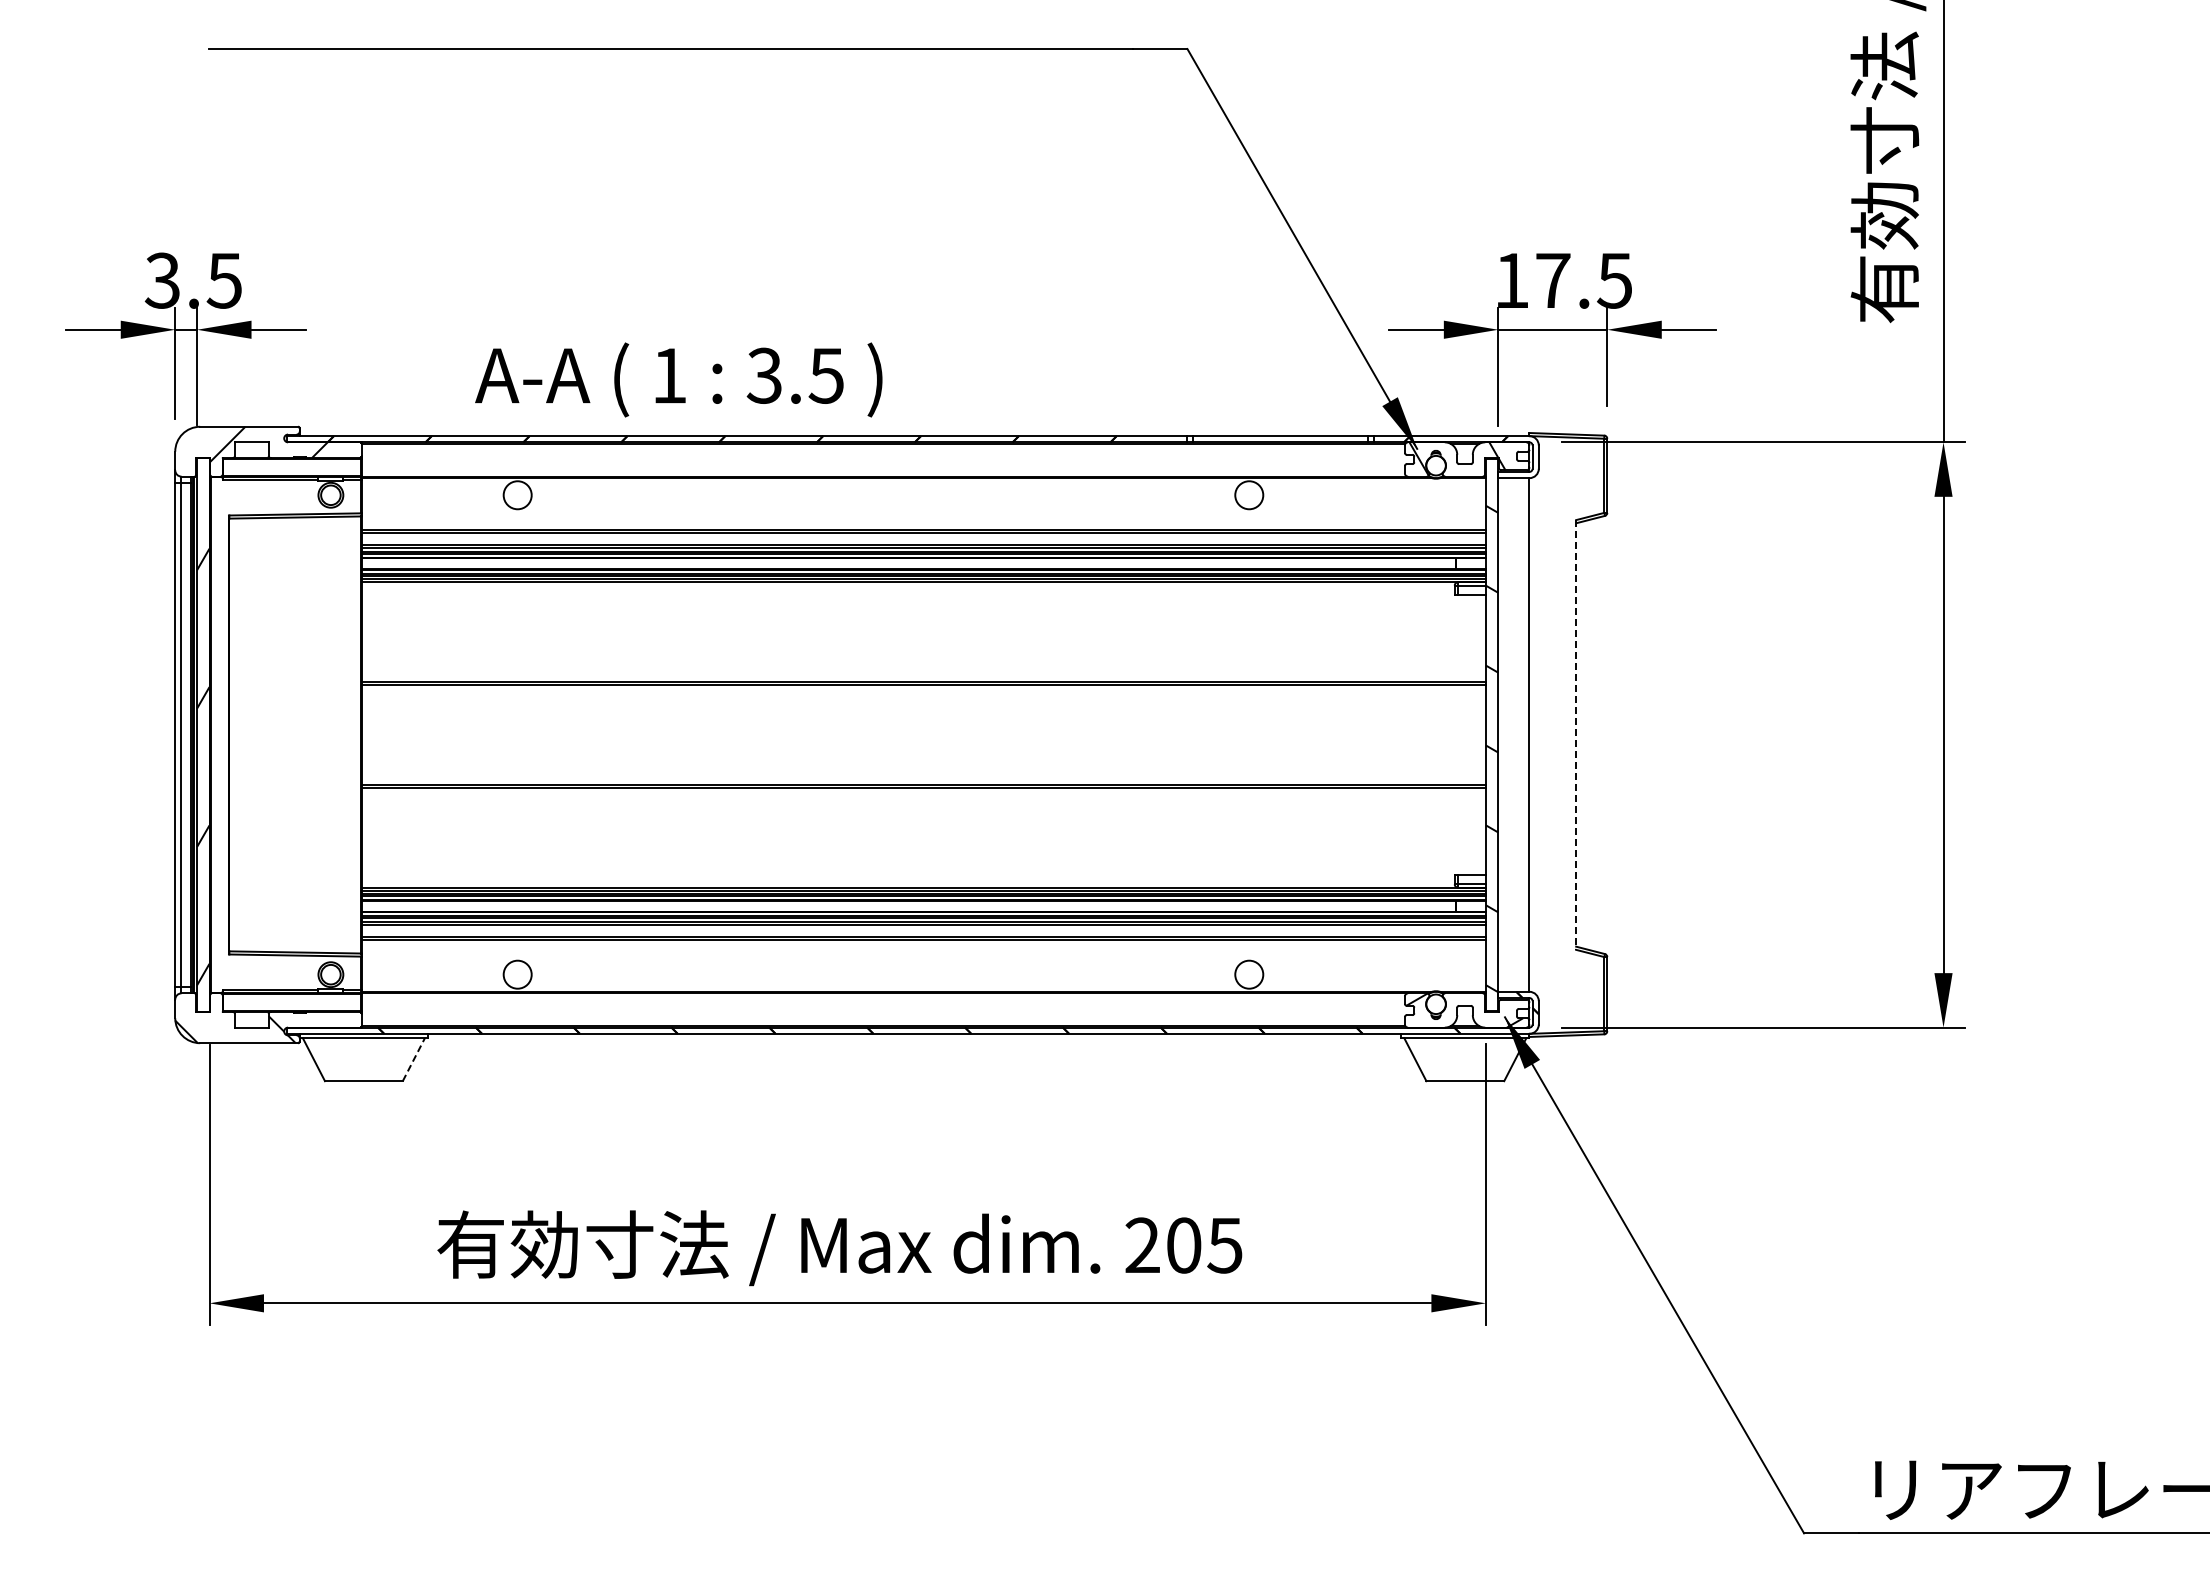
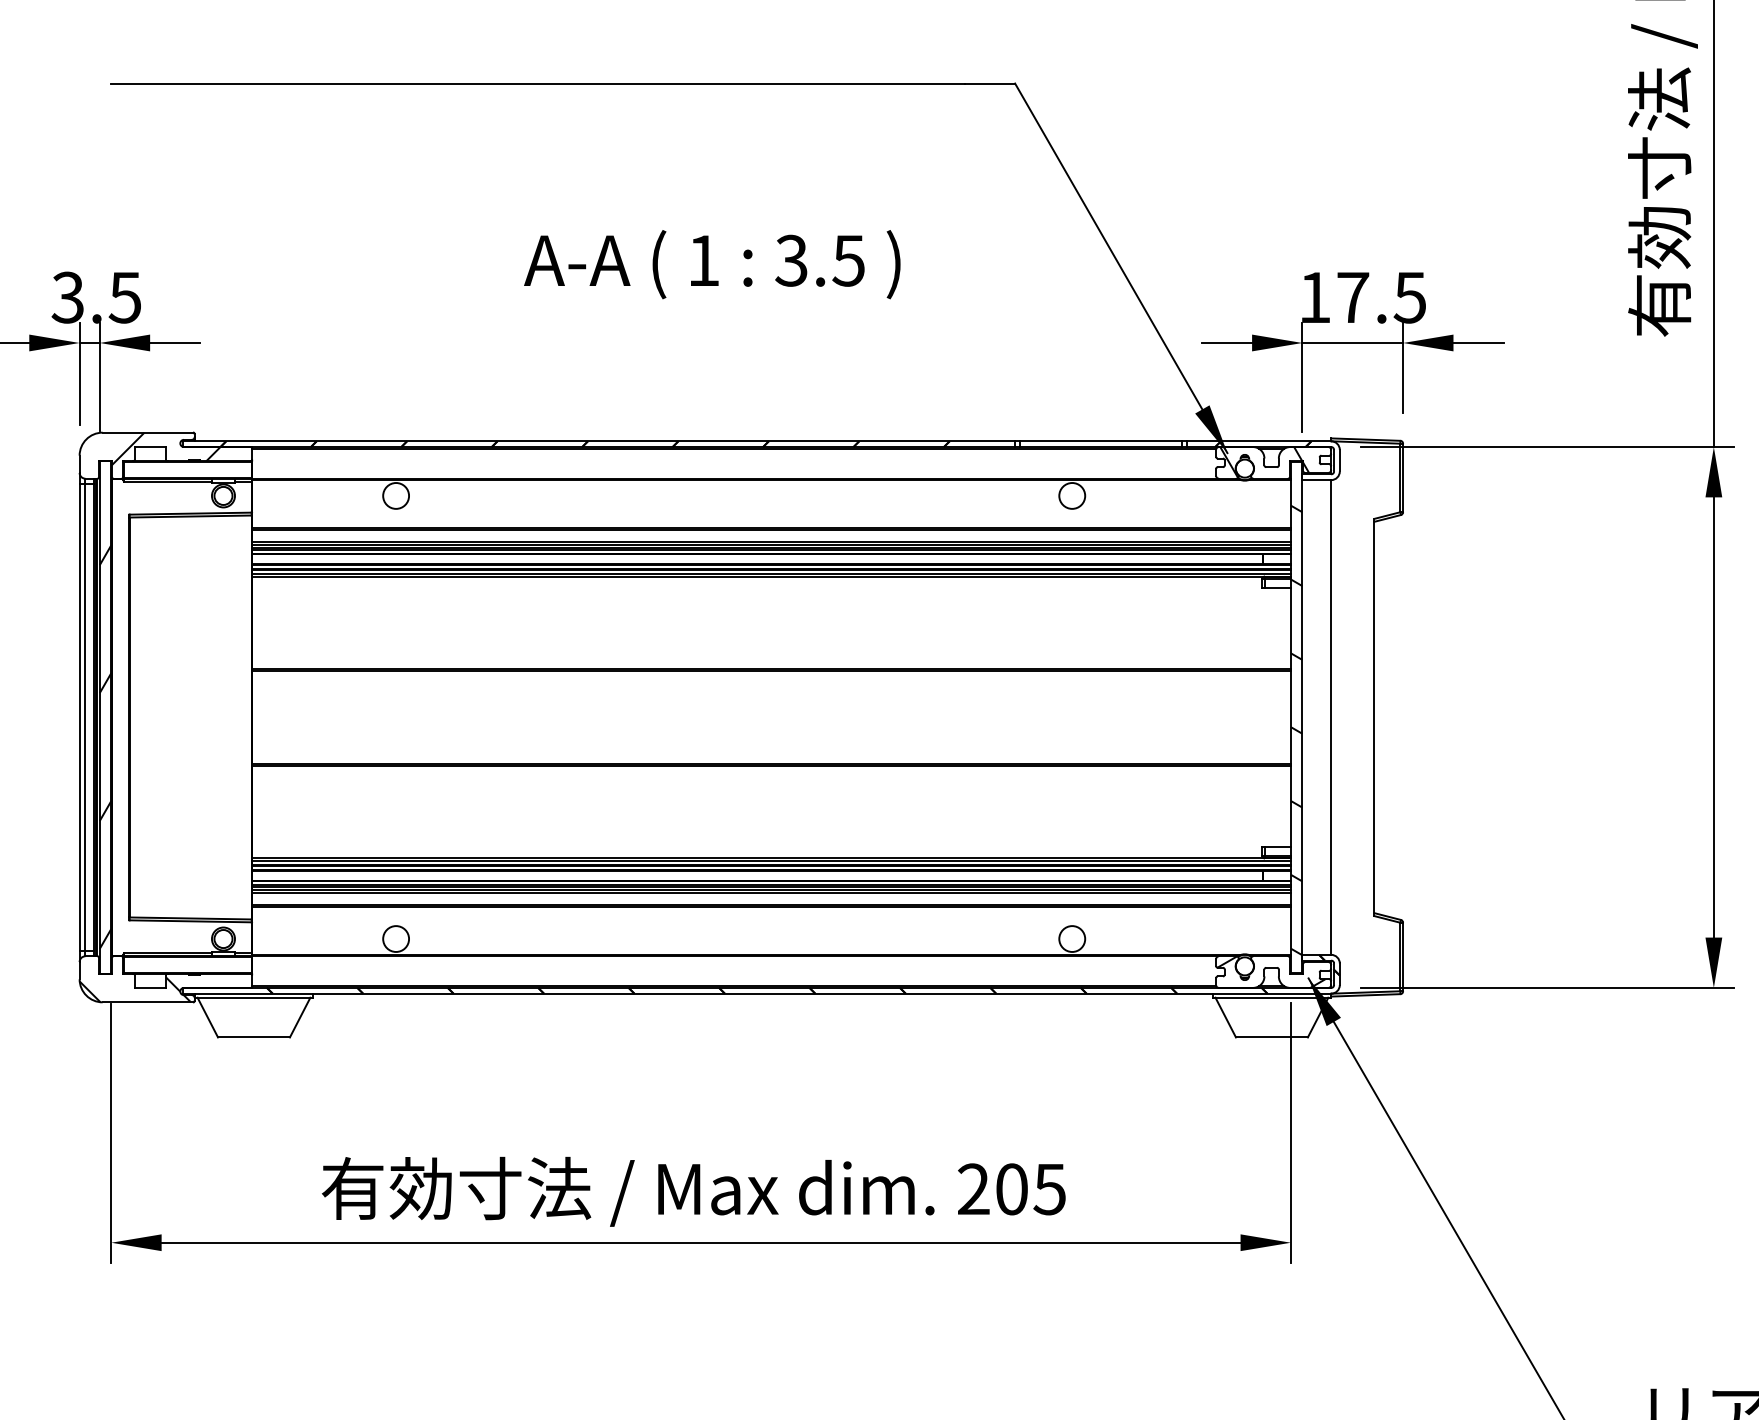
text: (678, 379) -> (712, 264), moved
line: (1576, 734) -> (1374, 717), dashed -> solid
line: (414, 1059) -> (300, 1017), dashed -> solid

